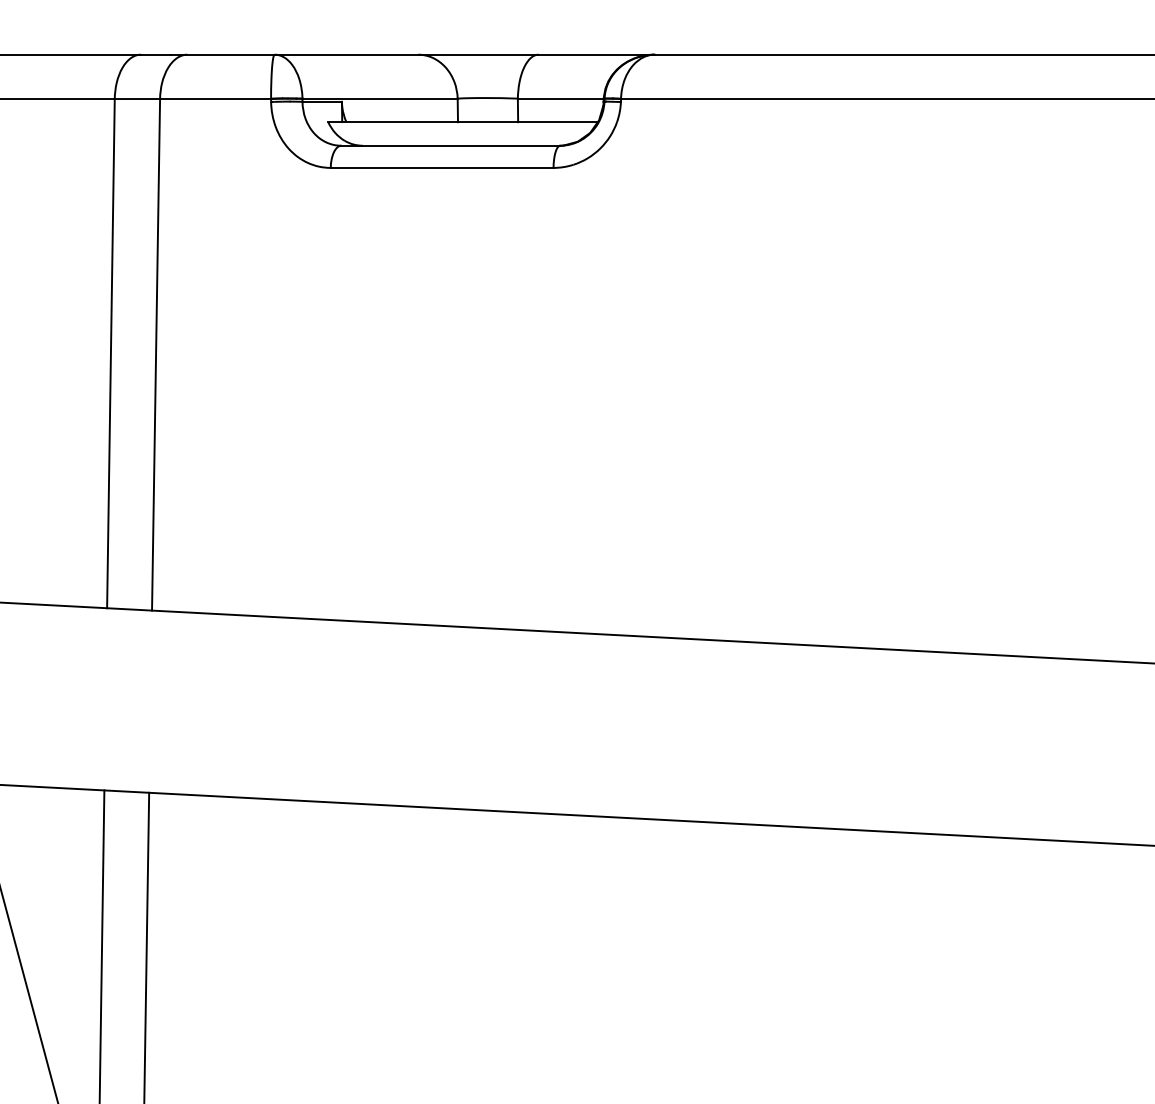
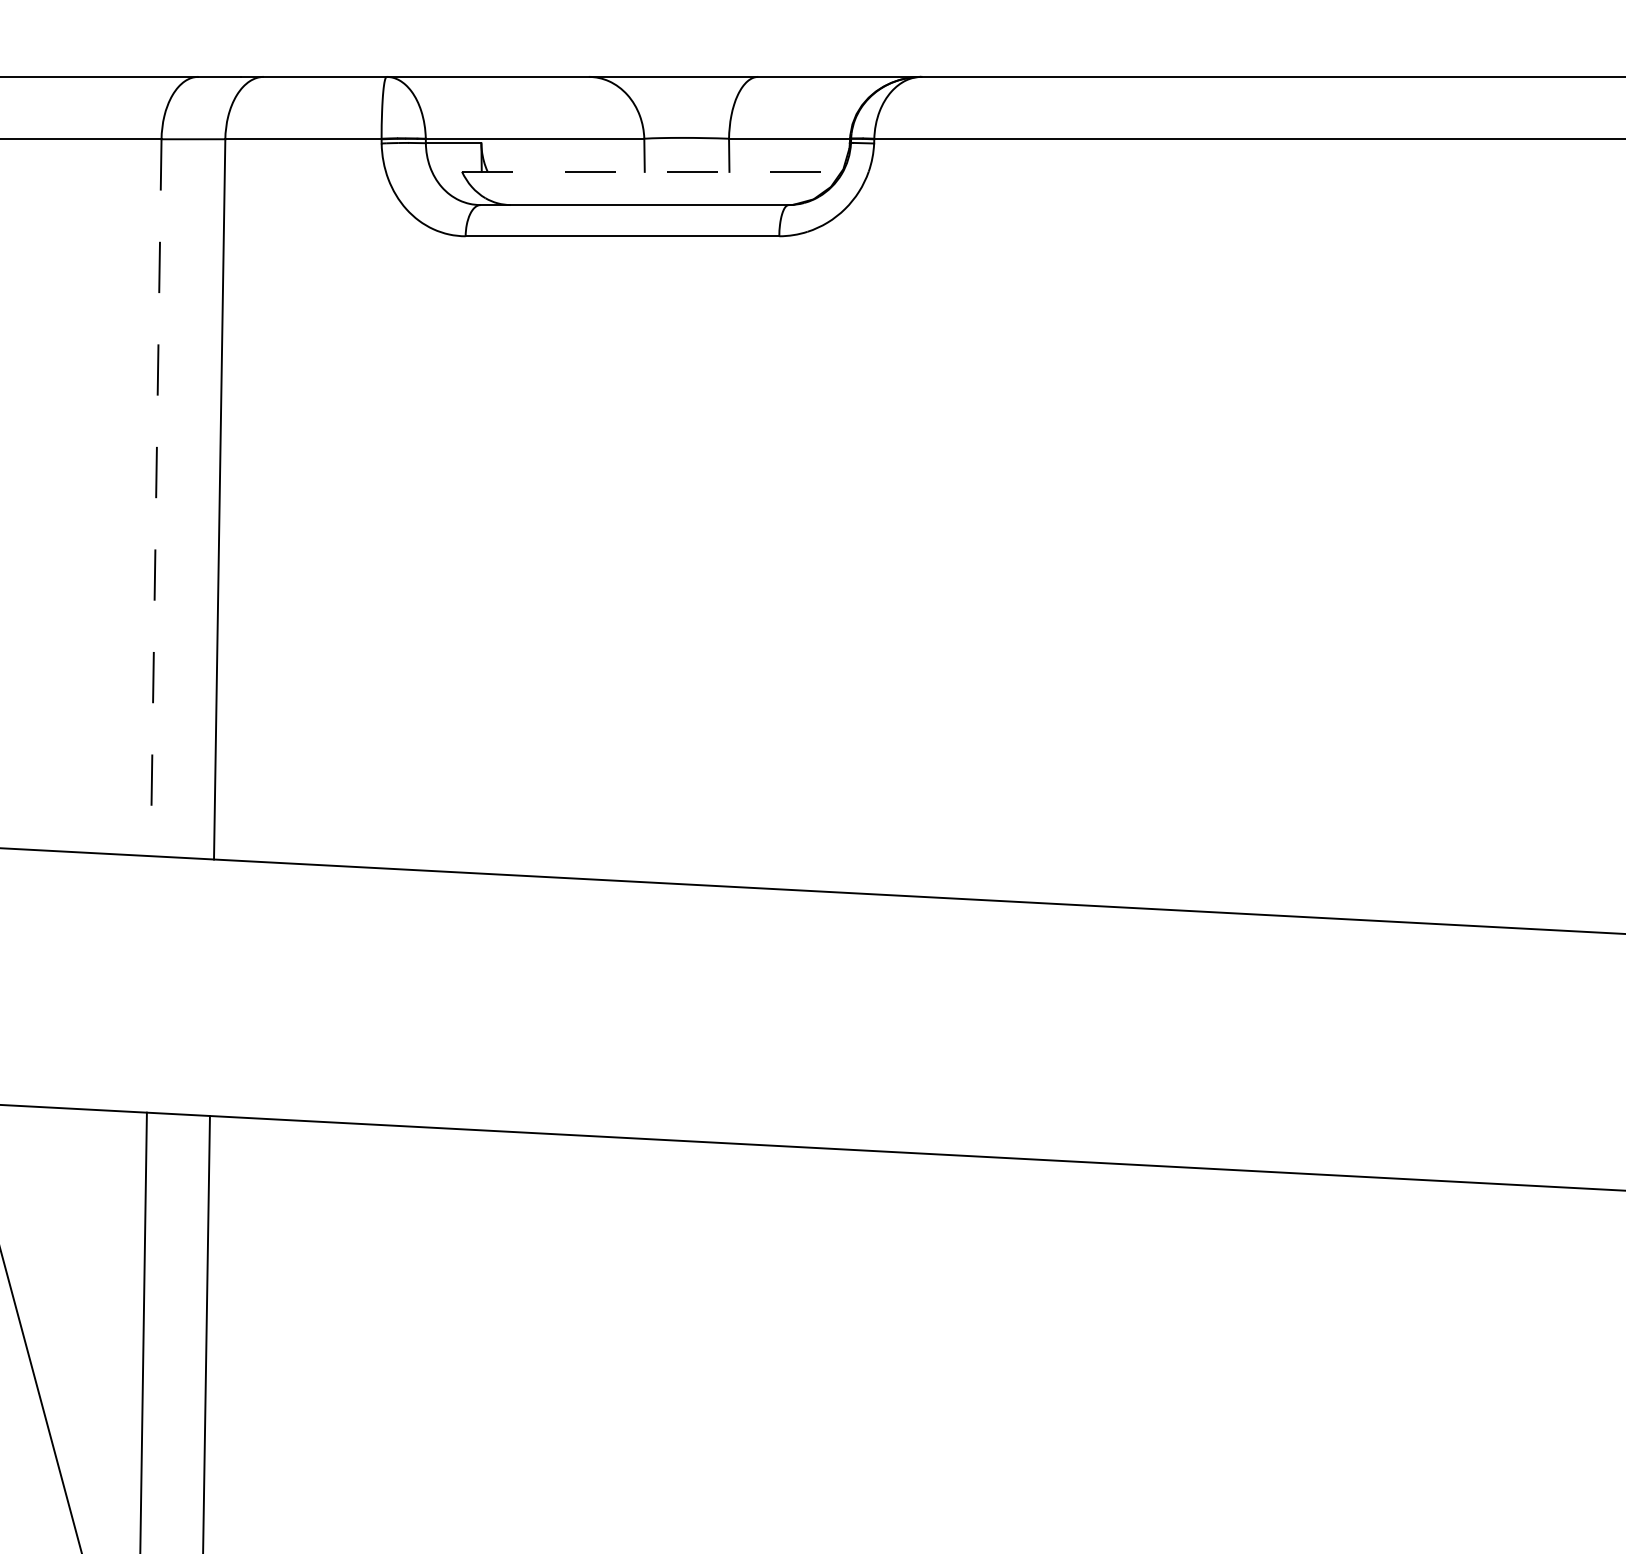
line: (462, 121) -> (651, 171), solid -> dashed
line: (111, 354) -> (156, 498), solid -> dashed

